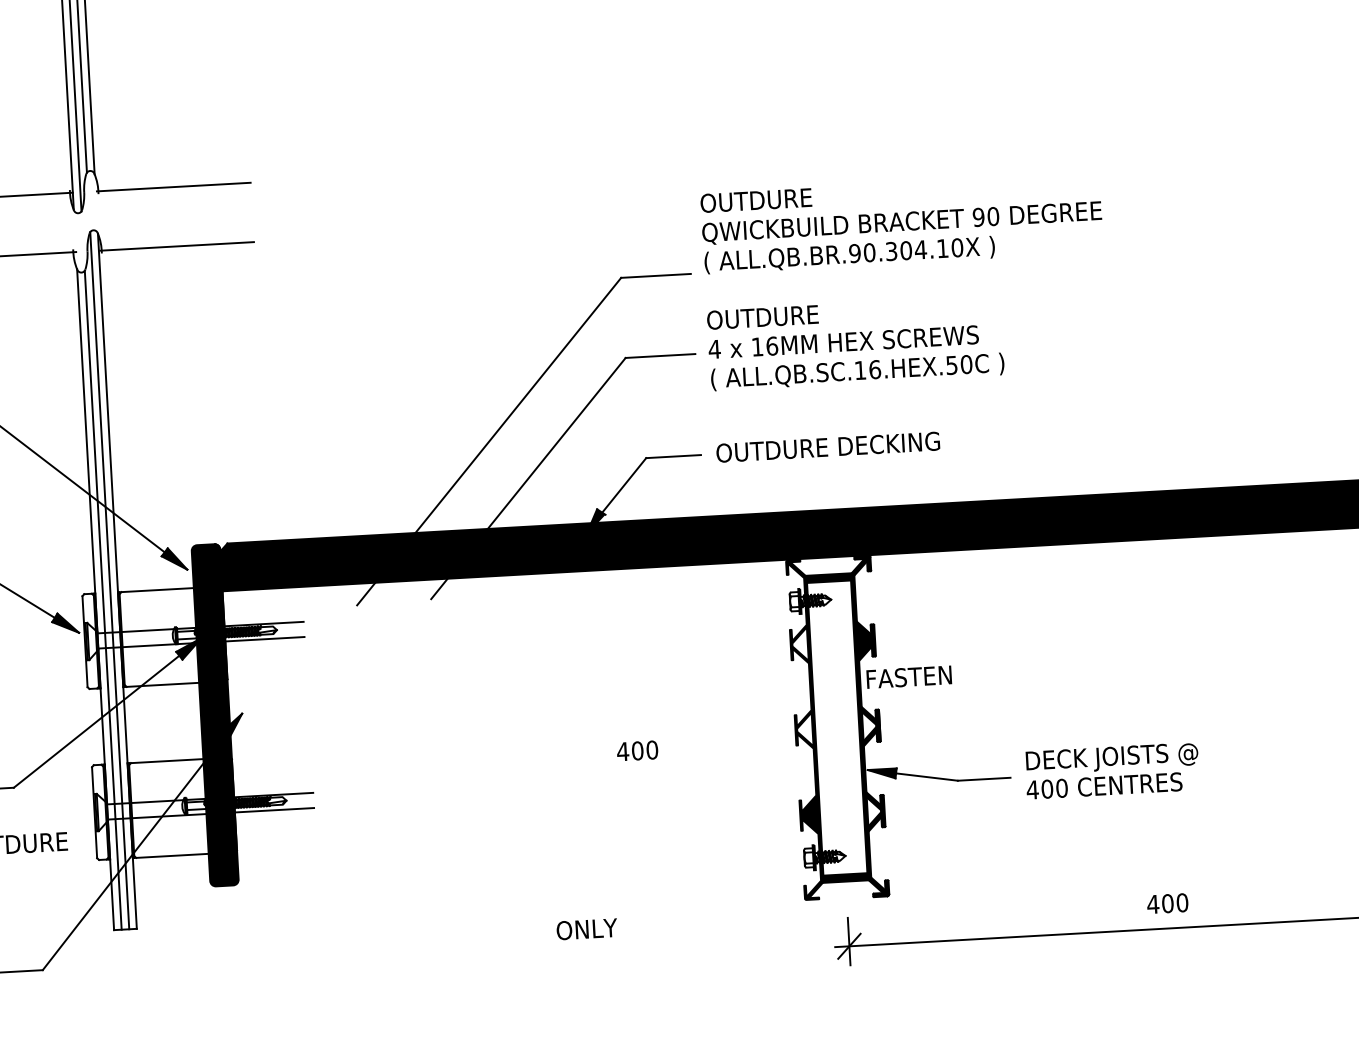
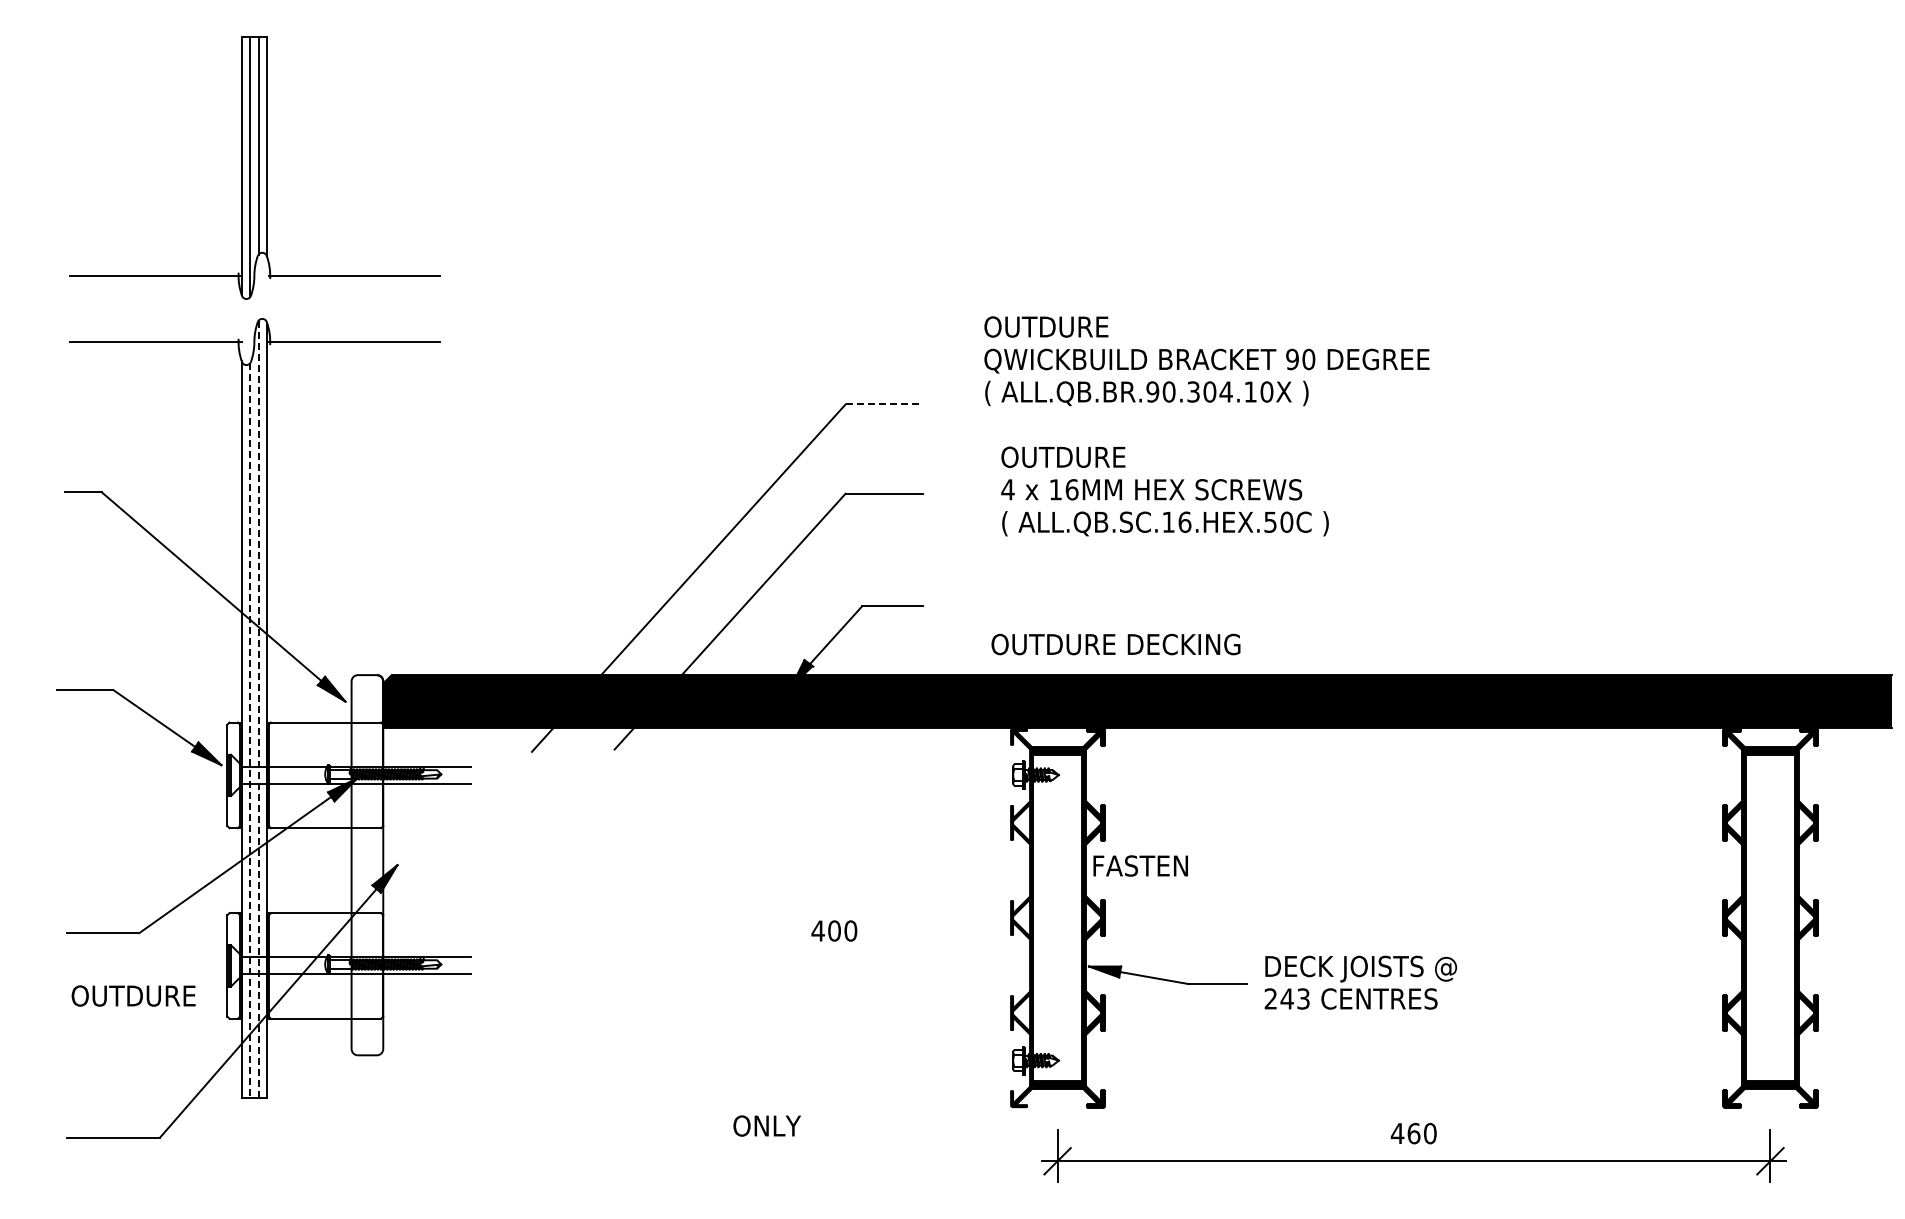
text: (901, 223) -> (1206, 361), moved
line: (656, 275) -> (884, 404), solid -> dashed
text: (855, 343) -> (1164, 491), moved
text: (827, 447) -> (1115, 644), moved
line: (109, 581) -> (258, 709), solid -> dashed
line: (103, 600) -> (250, 730), solid -> dashed
fill: (215, 715) -> (367, 865), removed
text: (1046, 788) -> (1286, 998), 400 -> 243
text: (1167, 903) -> (1413, 1133), 400 -> 460

